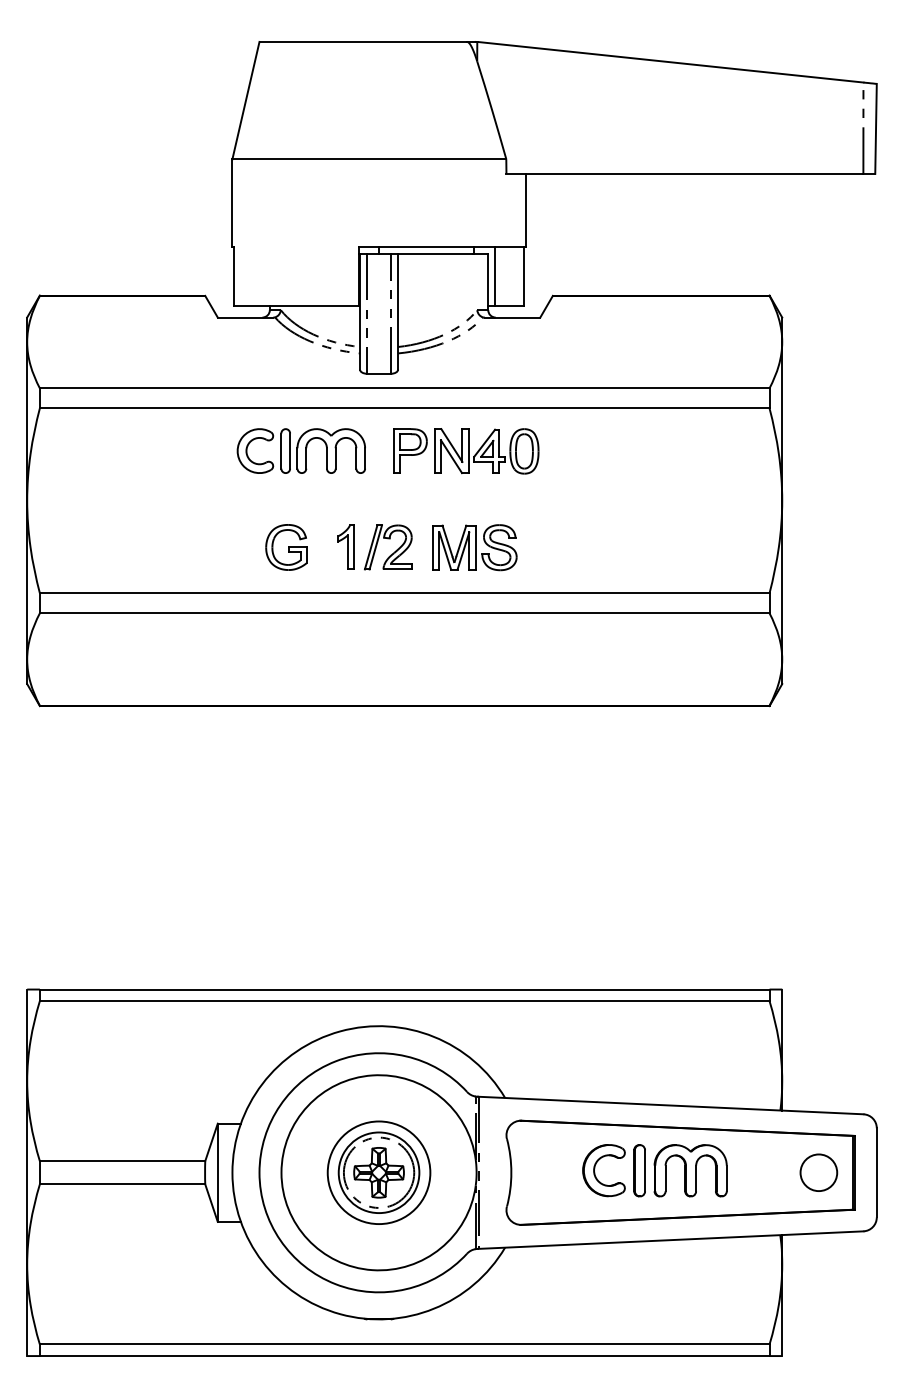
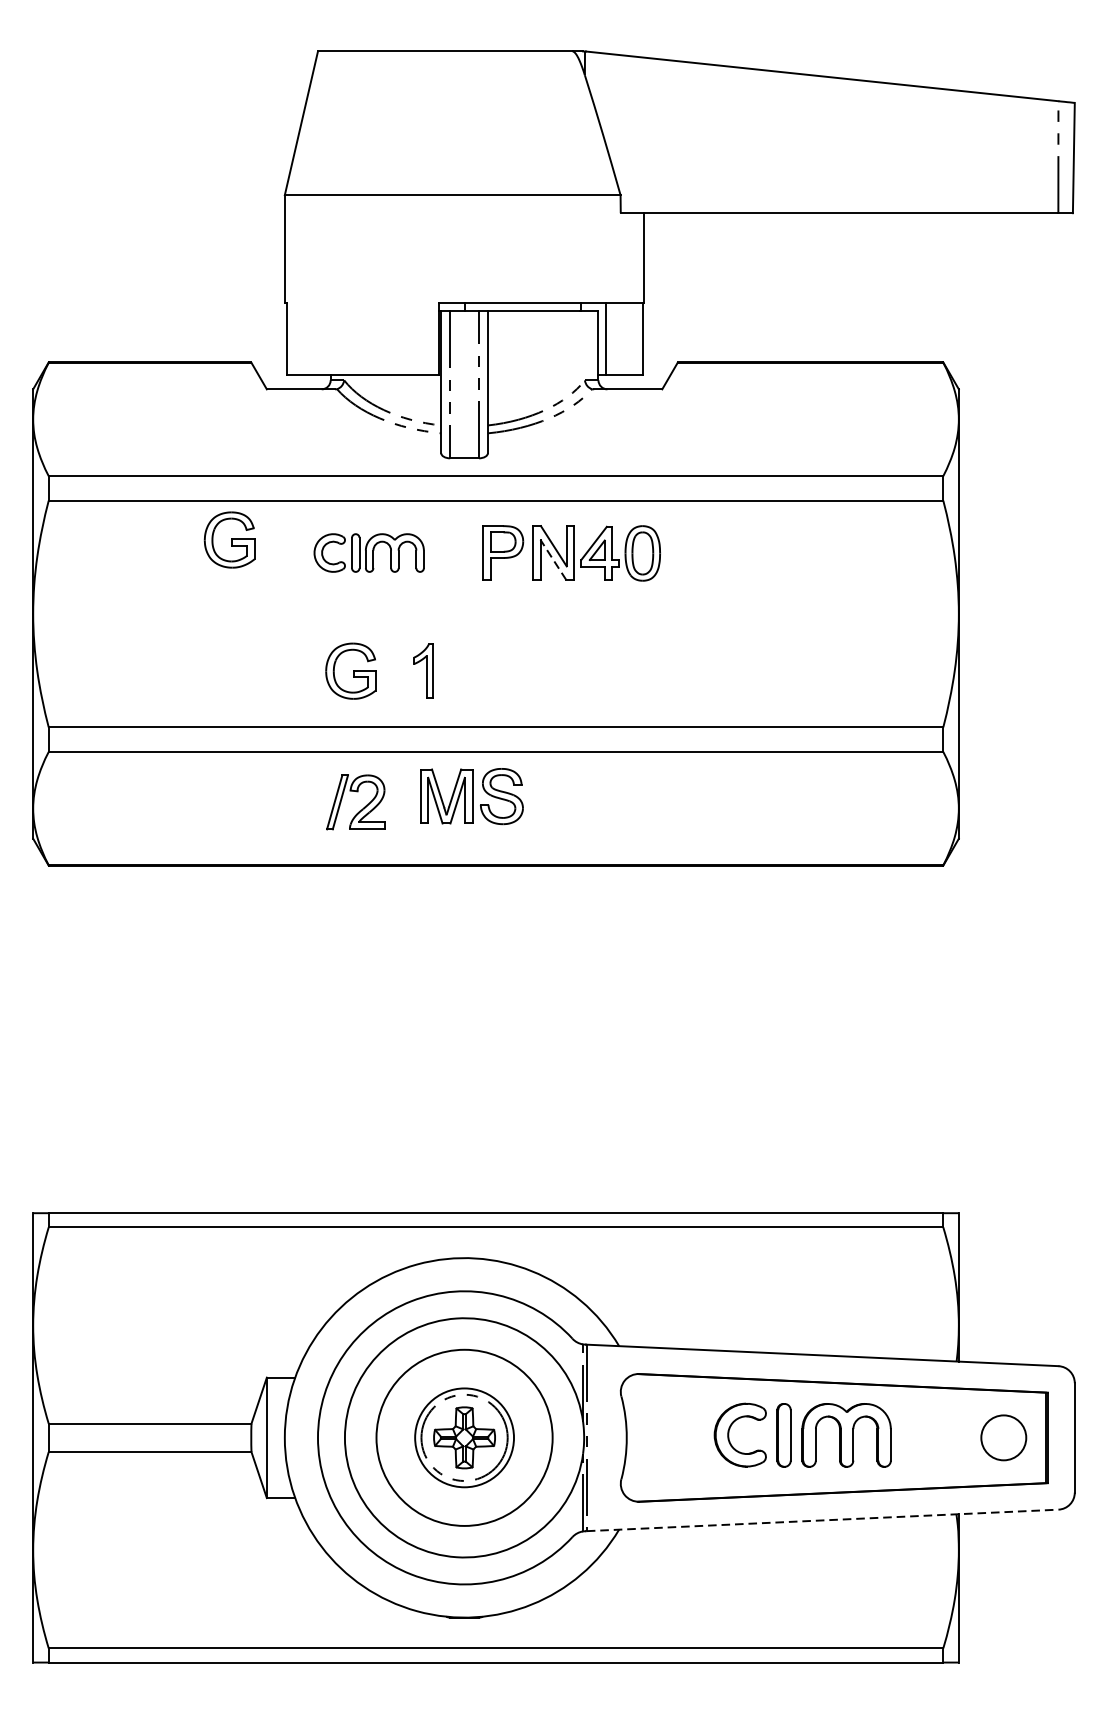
part: (187, 440) -> (229, 540), added
part: (300, 450) -> (368, 552), size x0.7
line: (451, 456) -> (553, 559), solid -> dashed
part: (474, 547) -> (471, 796), moved
part: (393, 552) -> (362, 808), moved
circle: (378, 1172) -> (463, 1437), size x1.4
line: (671, 1240) -> (823, 1520), solid -> dashed

